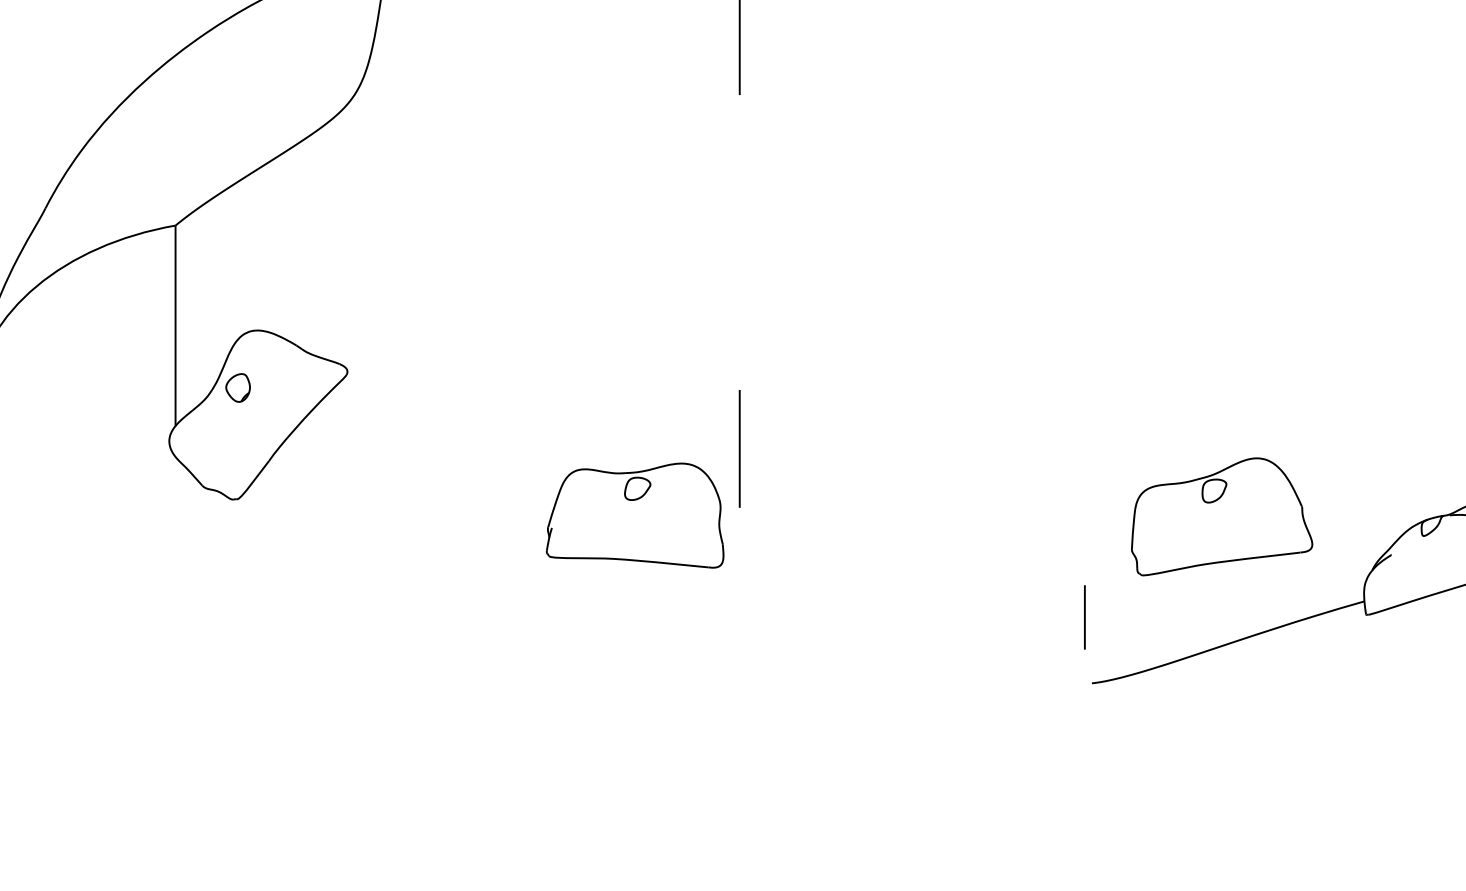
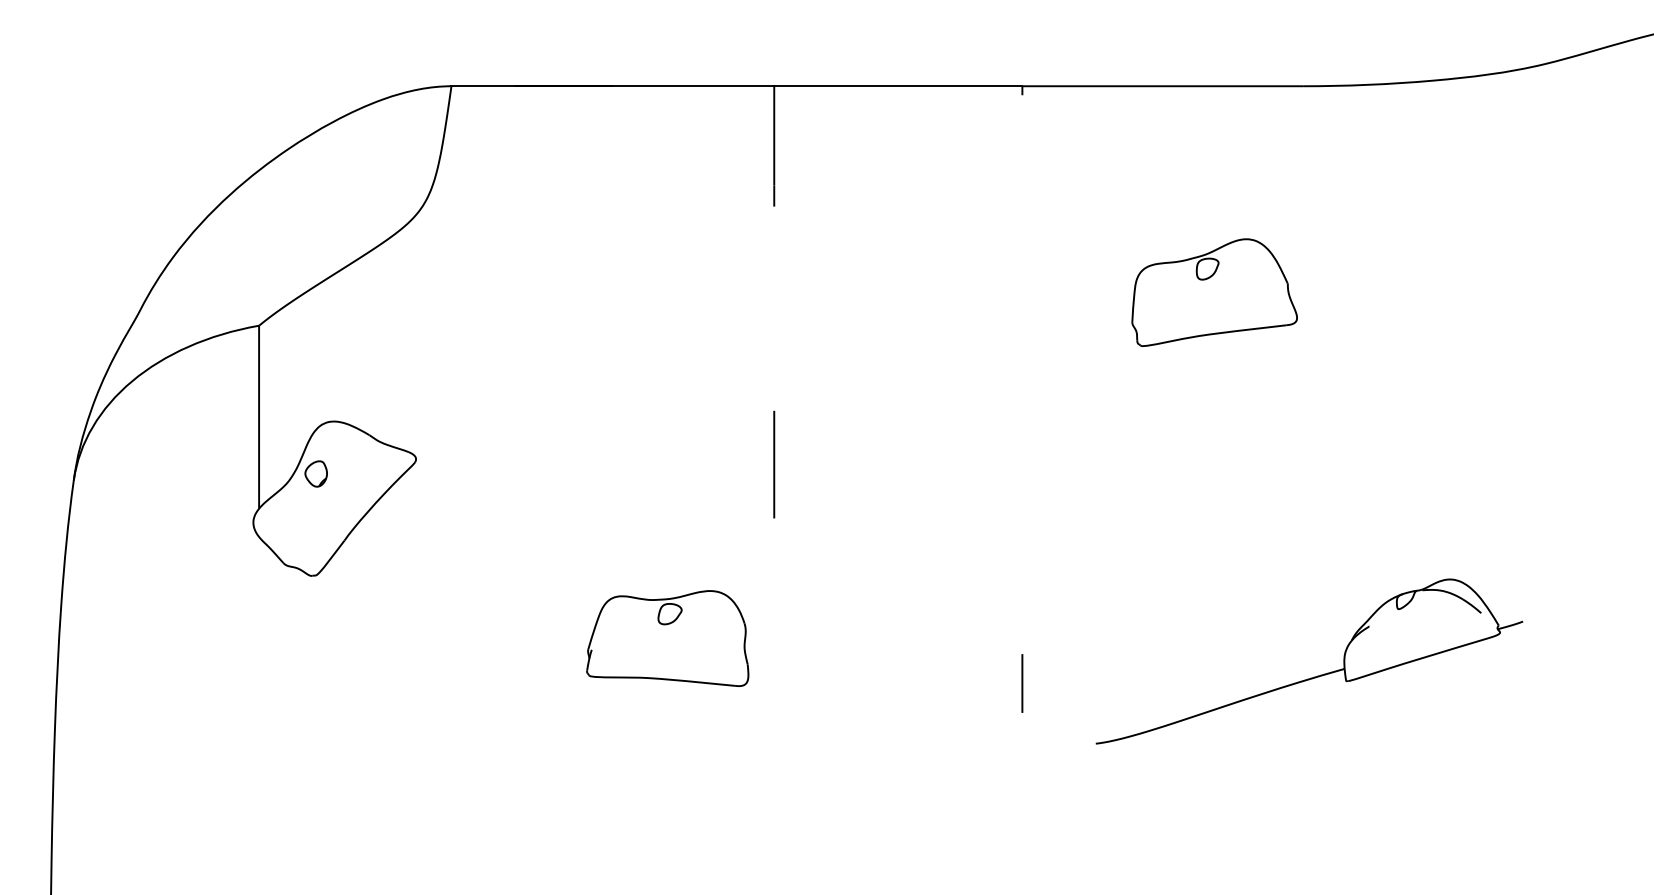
line: (740, 448) -> (774, 464), moved
part: (634, 515) -> (667, 638), moved
part: (1221, 516) -> (1214, 292), moved
line: (1085, 617) -> (1022, 683), moved

